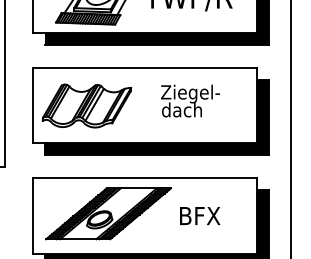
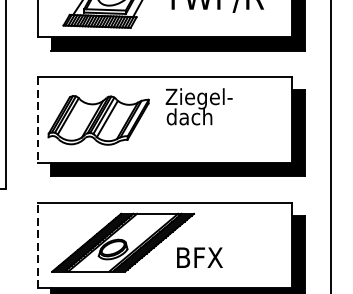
text: (190, 100) -> (199, 106), moved
line: (33, 105) -> (37, 119), solid -> dashed
text: (200, 215) -> (200, 257), moved
line: (33, 216) -> (37, 245), solid -> dashed

